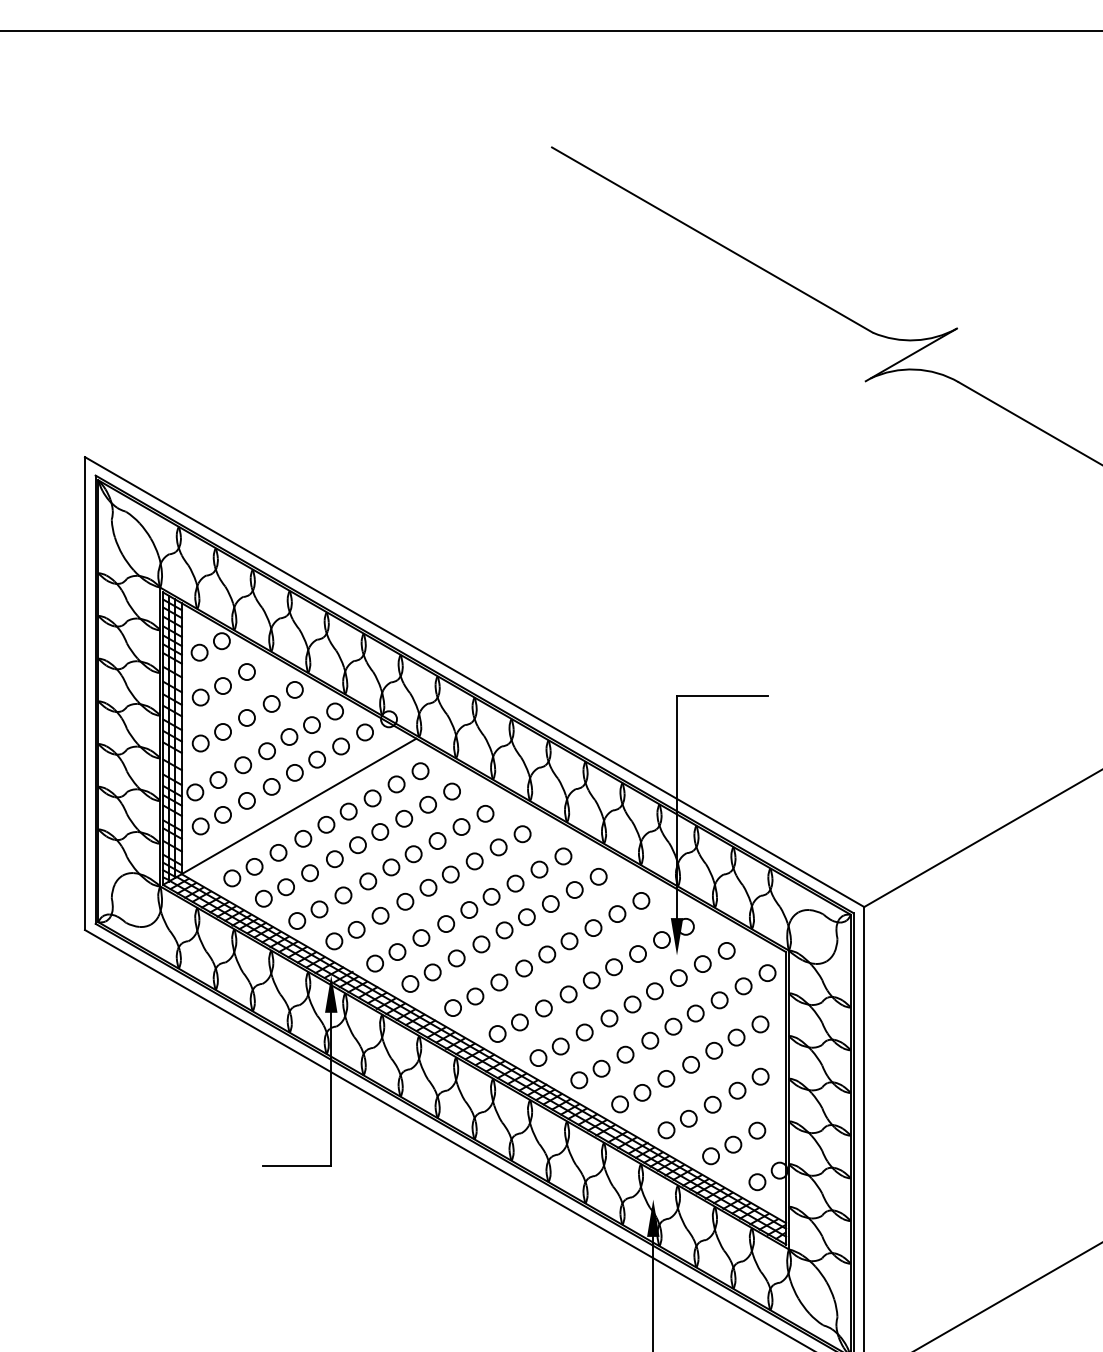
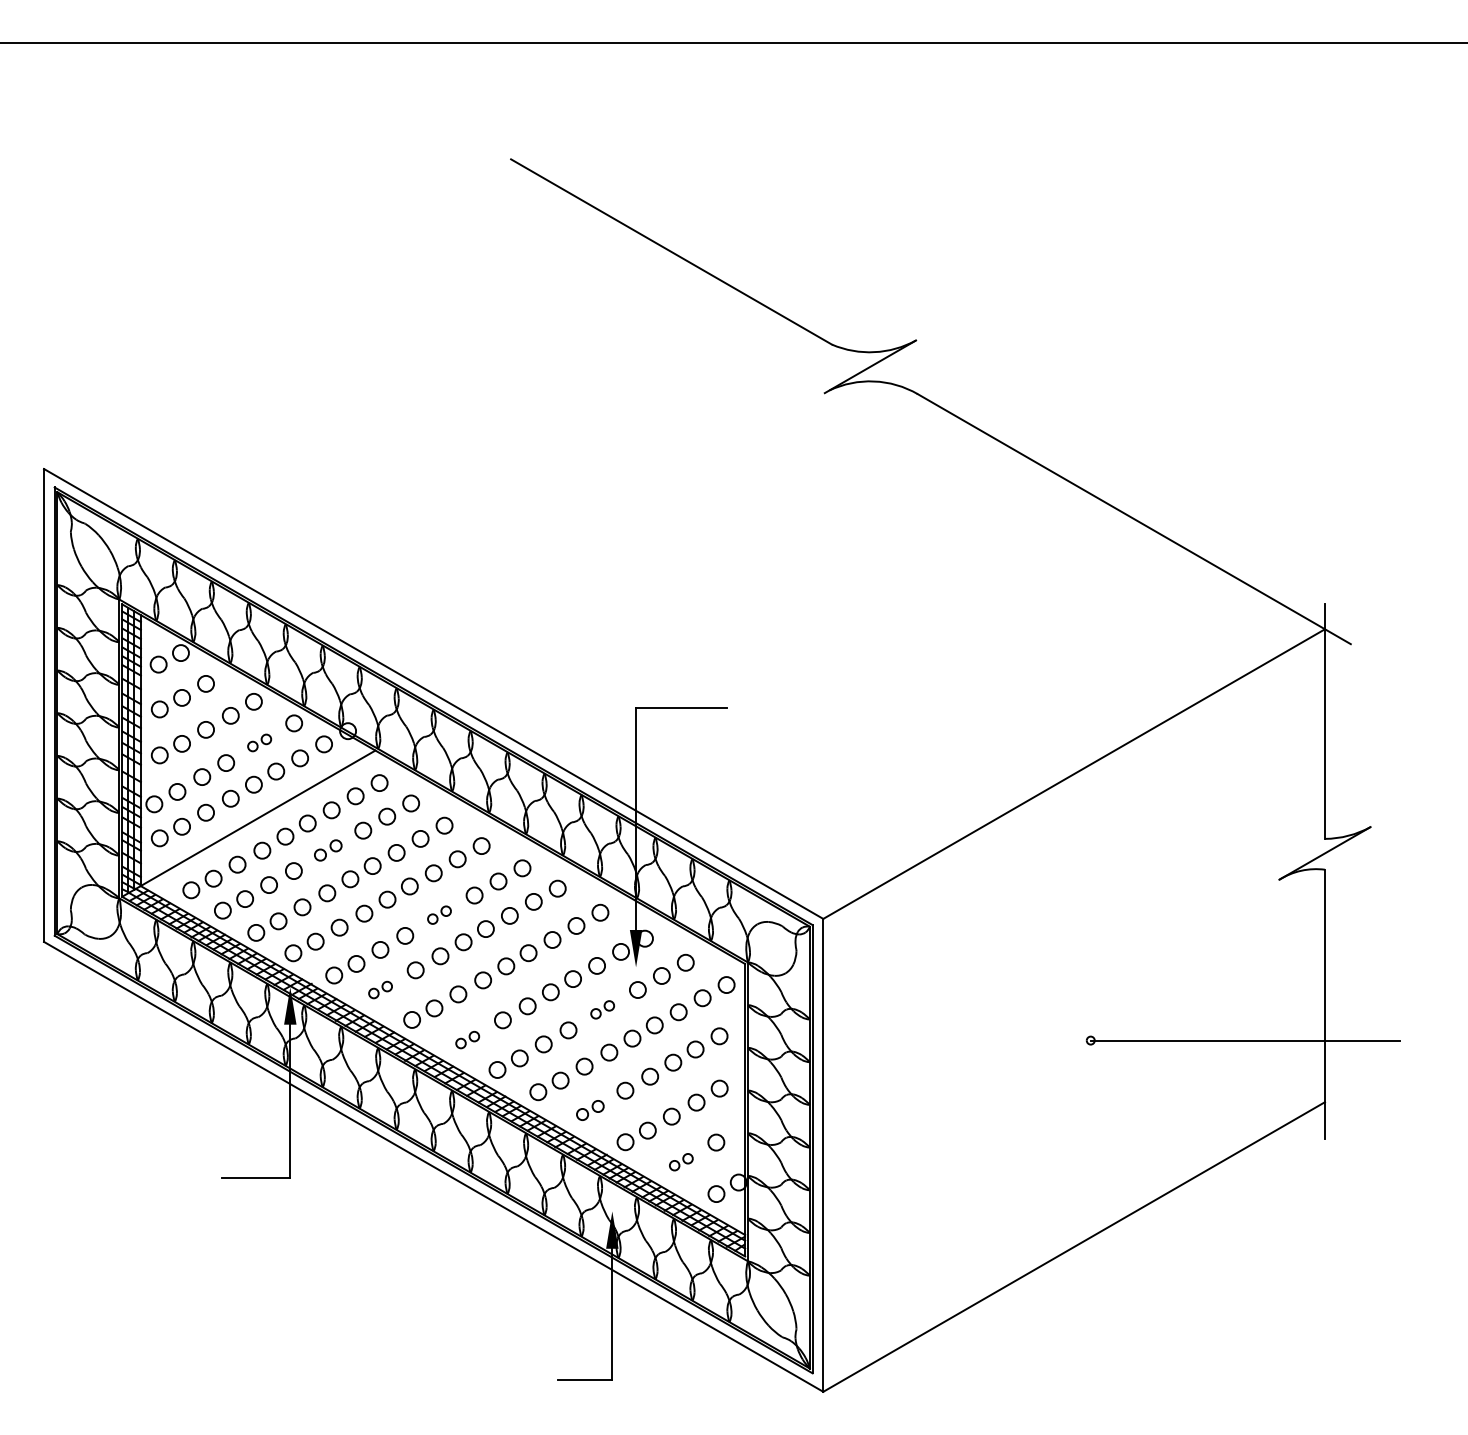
part: (300, 730) -> (259, 742), size x0.6
part: (369, 838) -> (328, 850), size x0.7
part: (480, 902) -> (439, 914), size x0.6
part: (421, 977) -> (380, 989), size x0.6
part: (643, 997) -> (602, 1009), size x0.6
part: (508, 1027) -> (467, 1039), size x0.6
part: (631, 1098) -> (590, 1110), size x0.7
part: (722, 1149) -> (681, 1161), size x0.6

